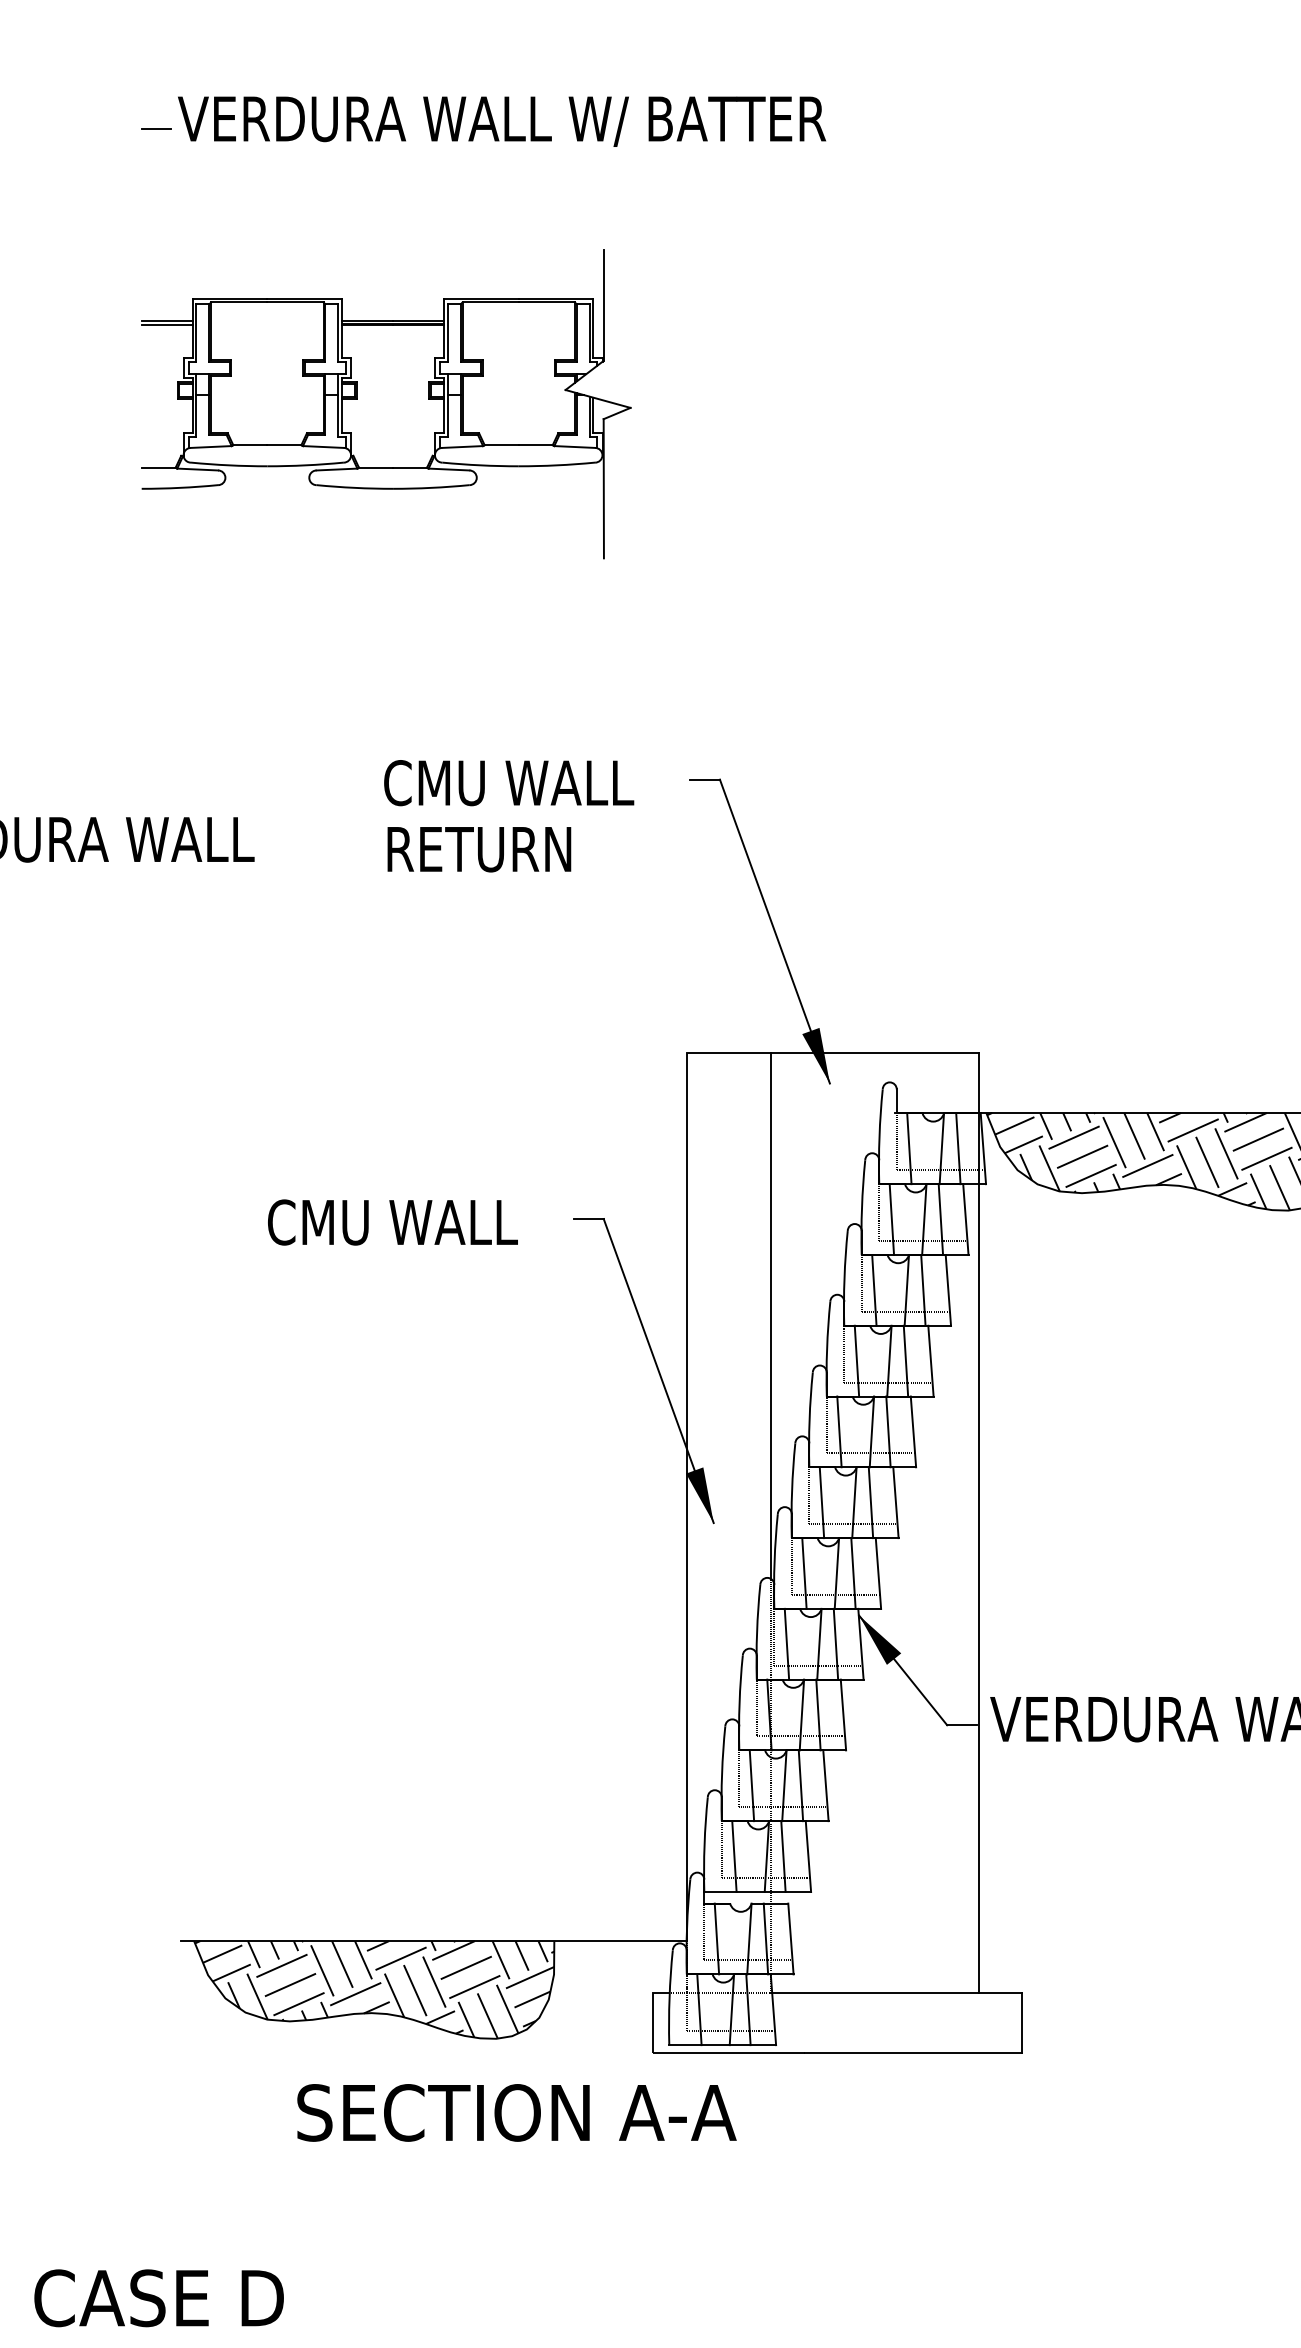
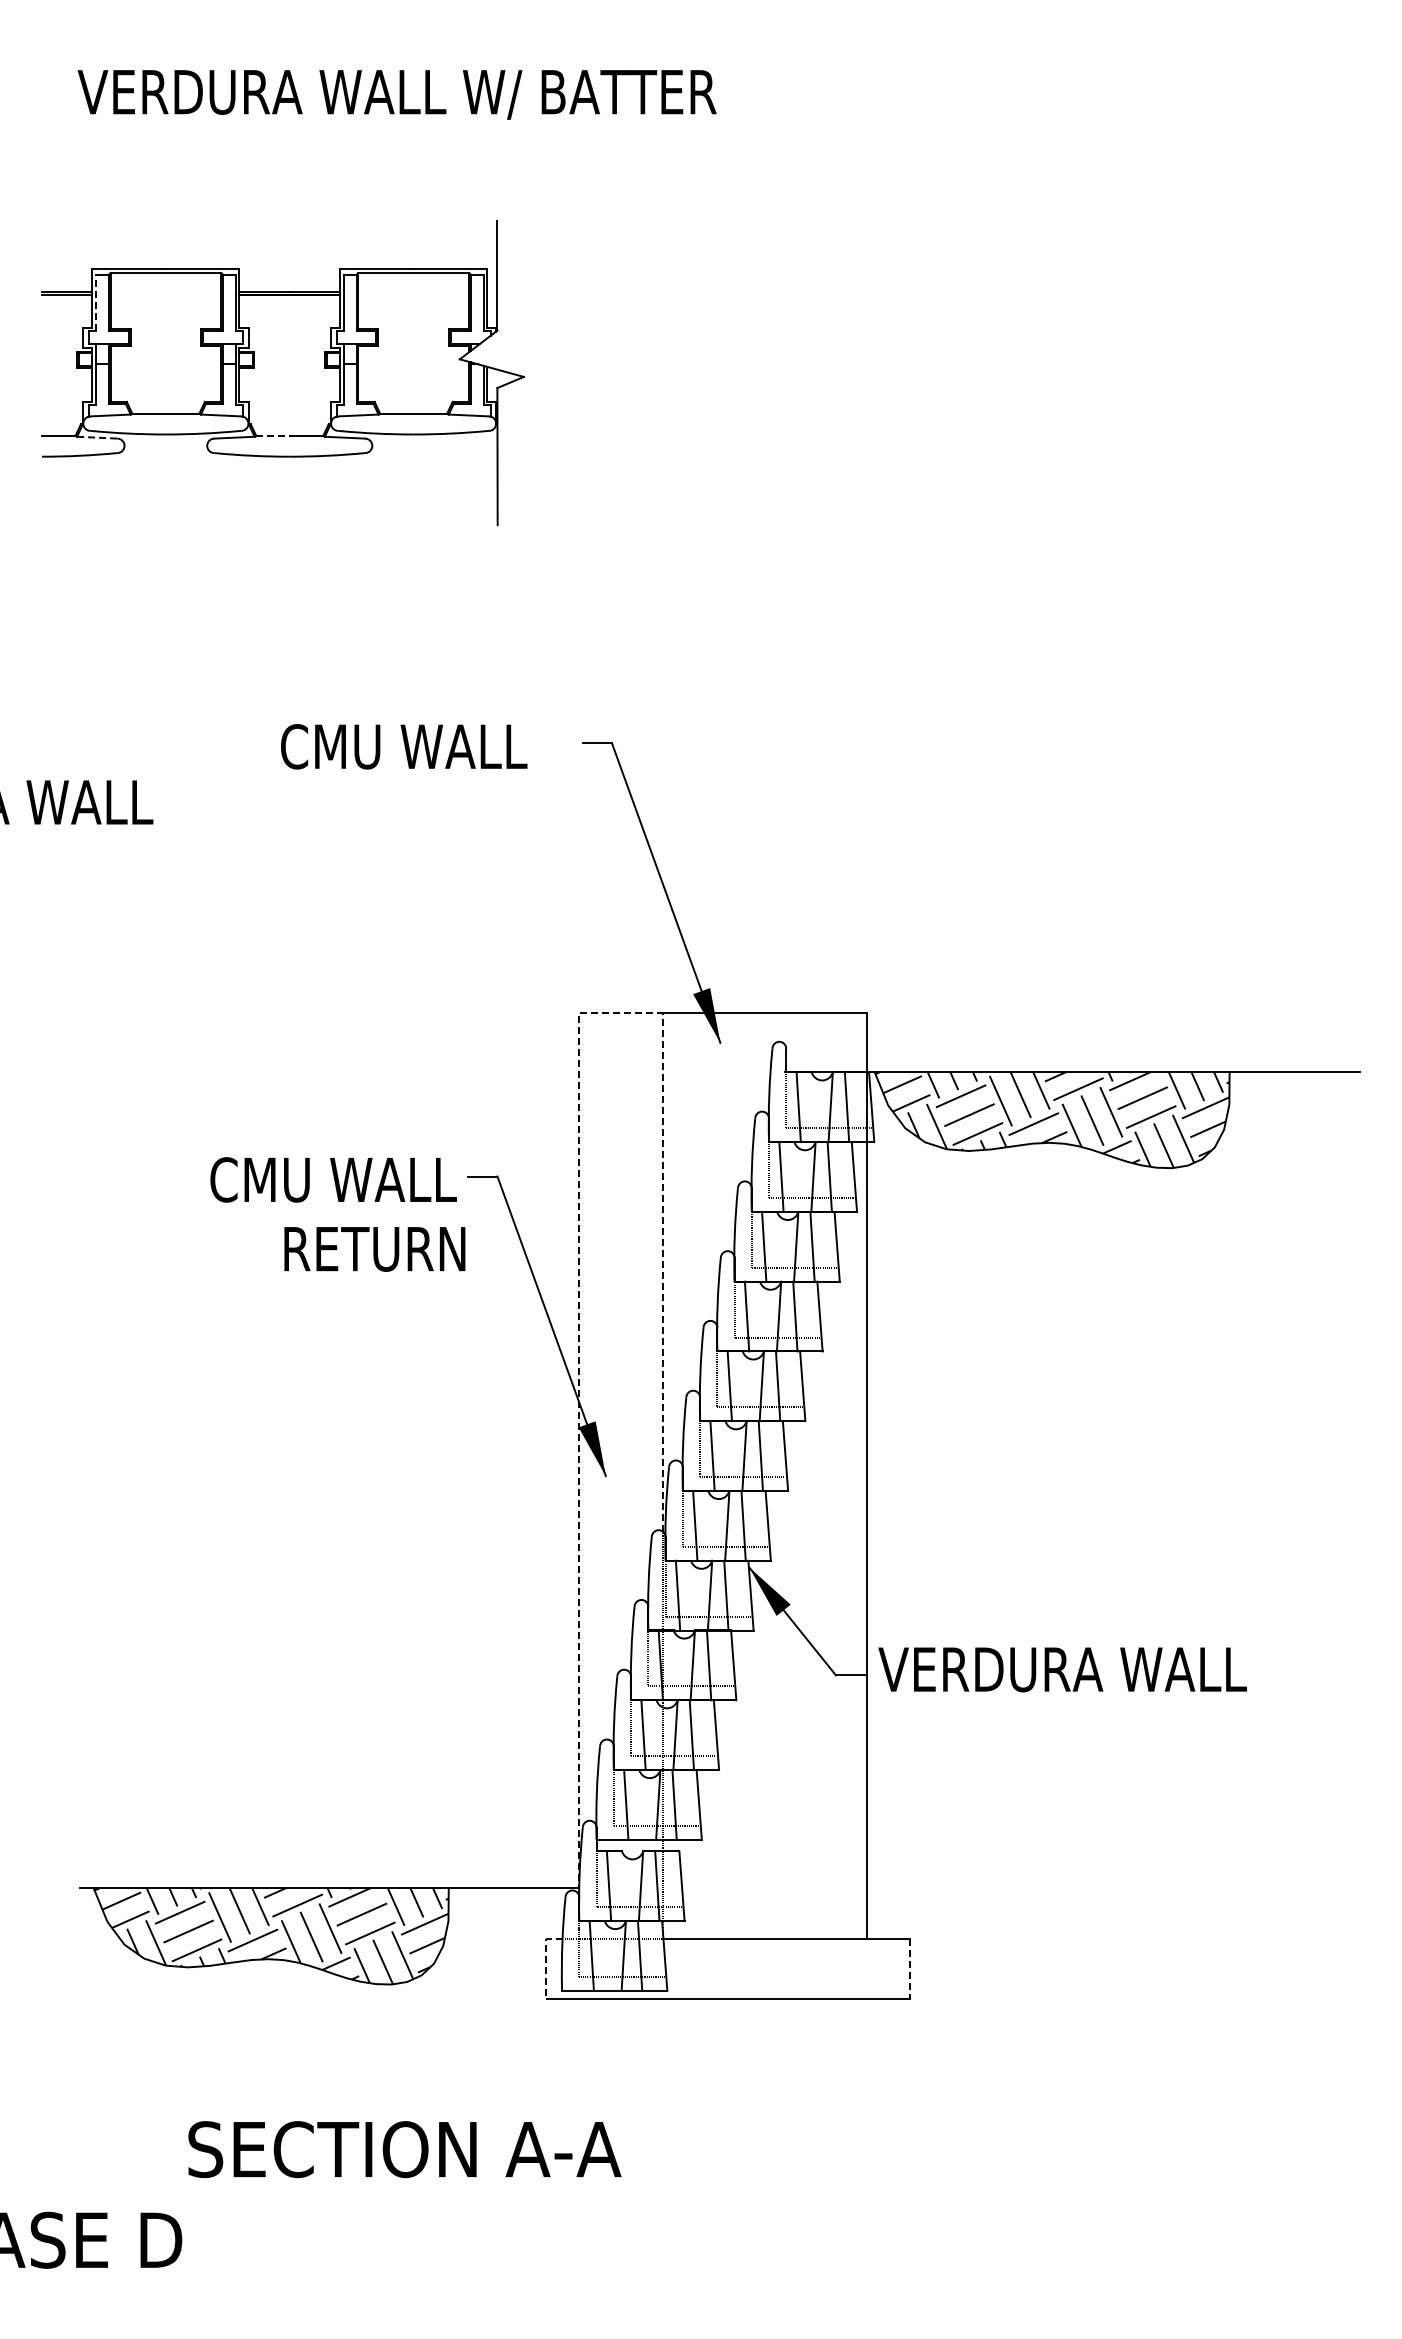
line: (156, 128) -> (56, 101), removed
line: (196, 332) -> (96, 302), solid -> dashed
line: (376, 467) -> (273, 435), solid -> dashed
line: (197, 469) -> (97, 437), solid -> dashed
text: (478, 849) -> (374, 1249), moved
line: (686, 1190) -> (579, 1148), solid -> dashed
text: (392, 1222) -> (333, 1179), moved
line: (653, 2014) -> (546, 1960), solid -> dashed
line: (1022, 2023) -> (910, 1969), solid -> dashed
text: (516, 2112) -> (404, 2149), moved

